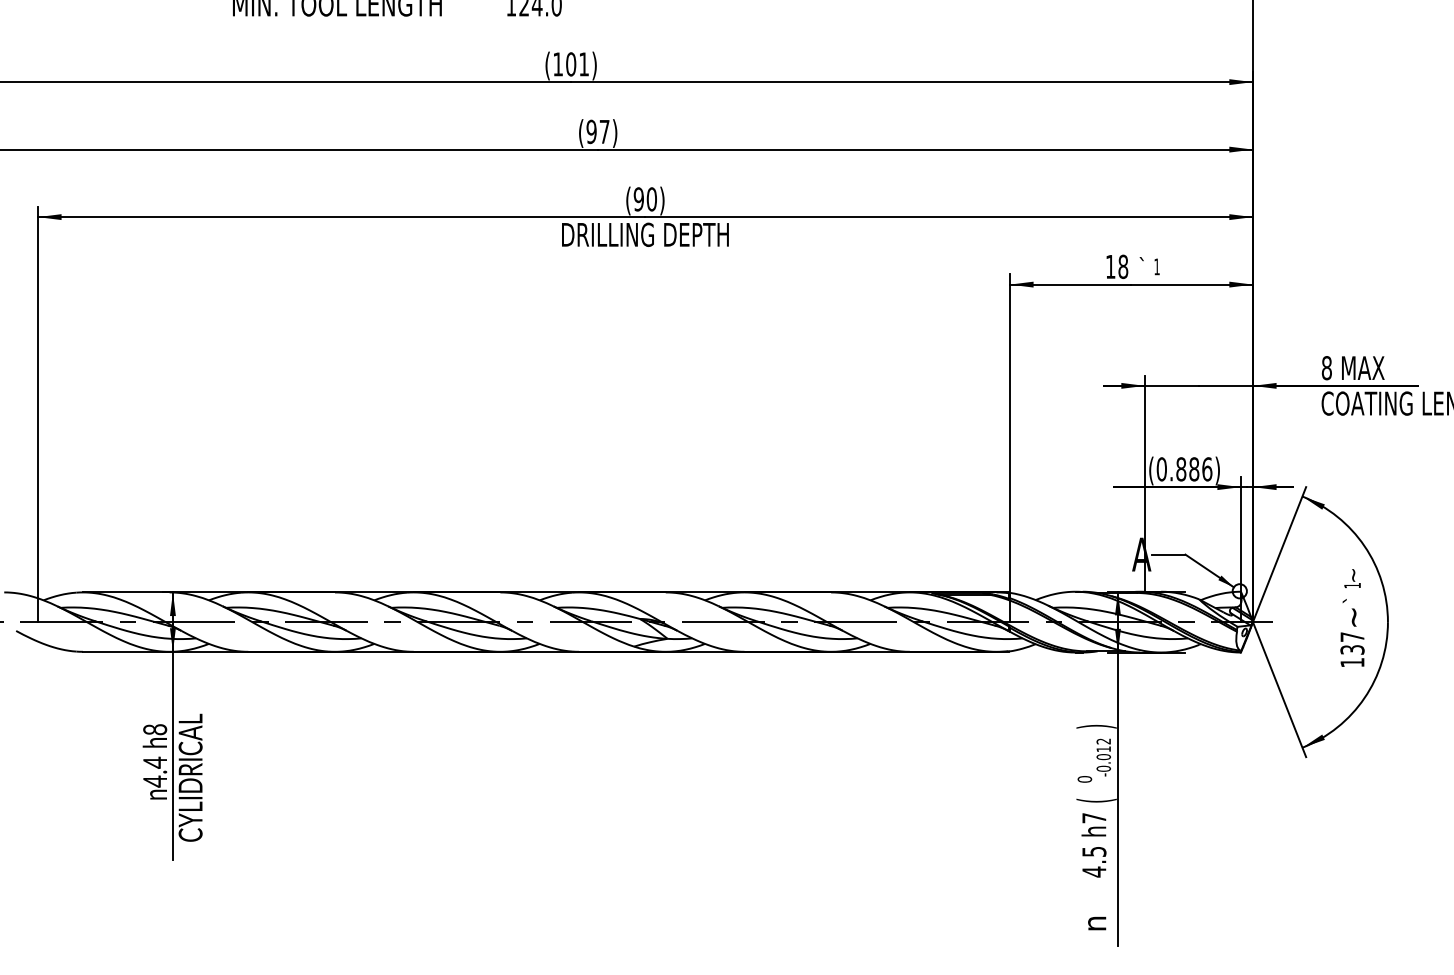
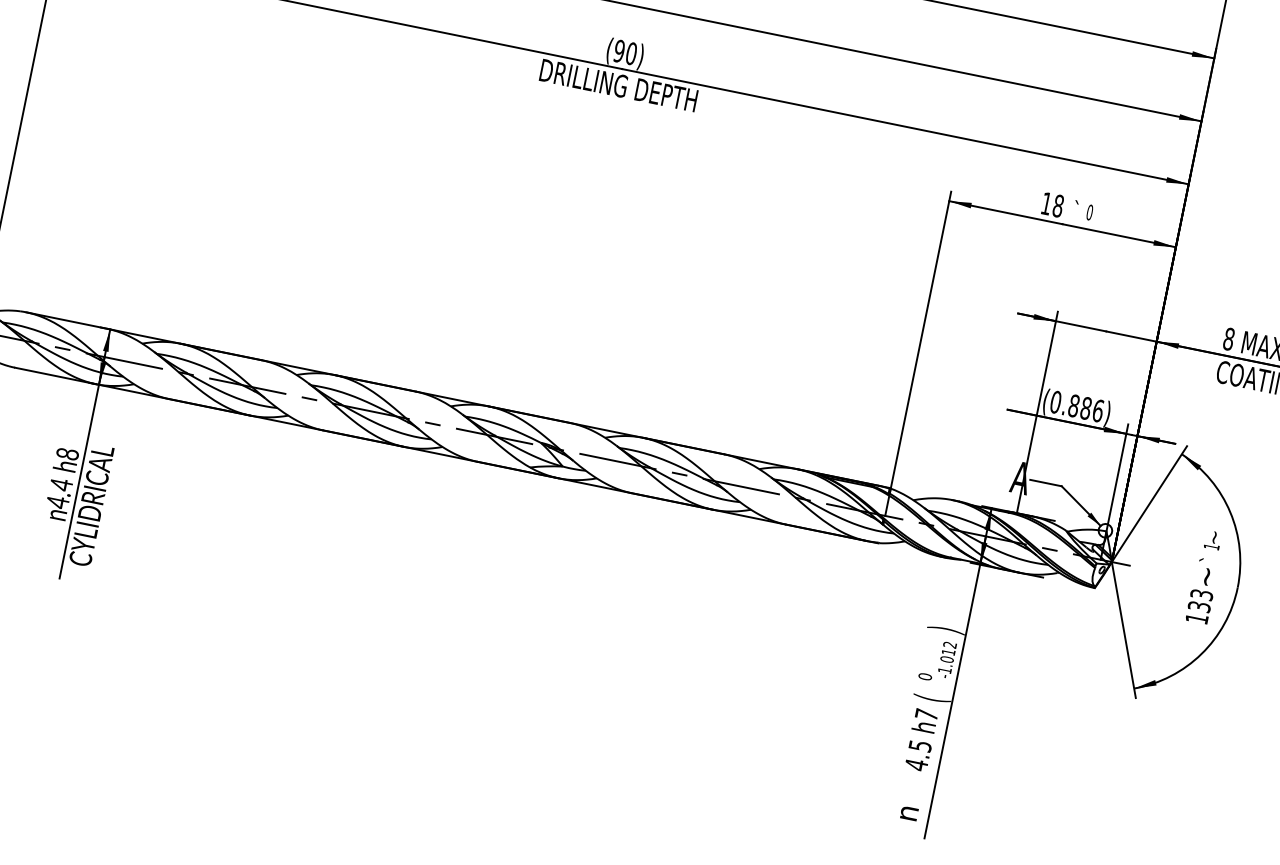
text: (1156, 266) -> (1089, 212), 1 -> 0
text: (1352, 636) -> (1201, 594), 137 -> 133
text: (1103, 768) -> (944, 670), -0.012 -> -1.012

